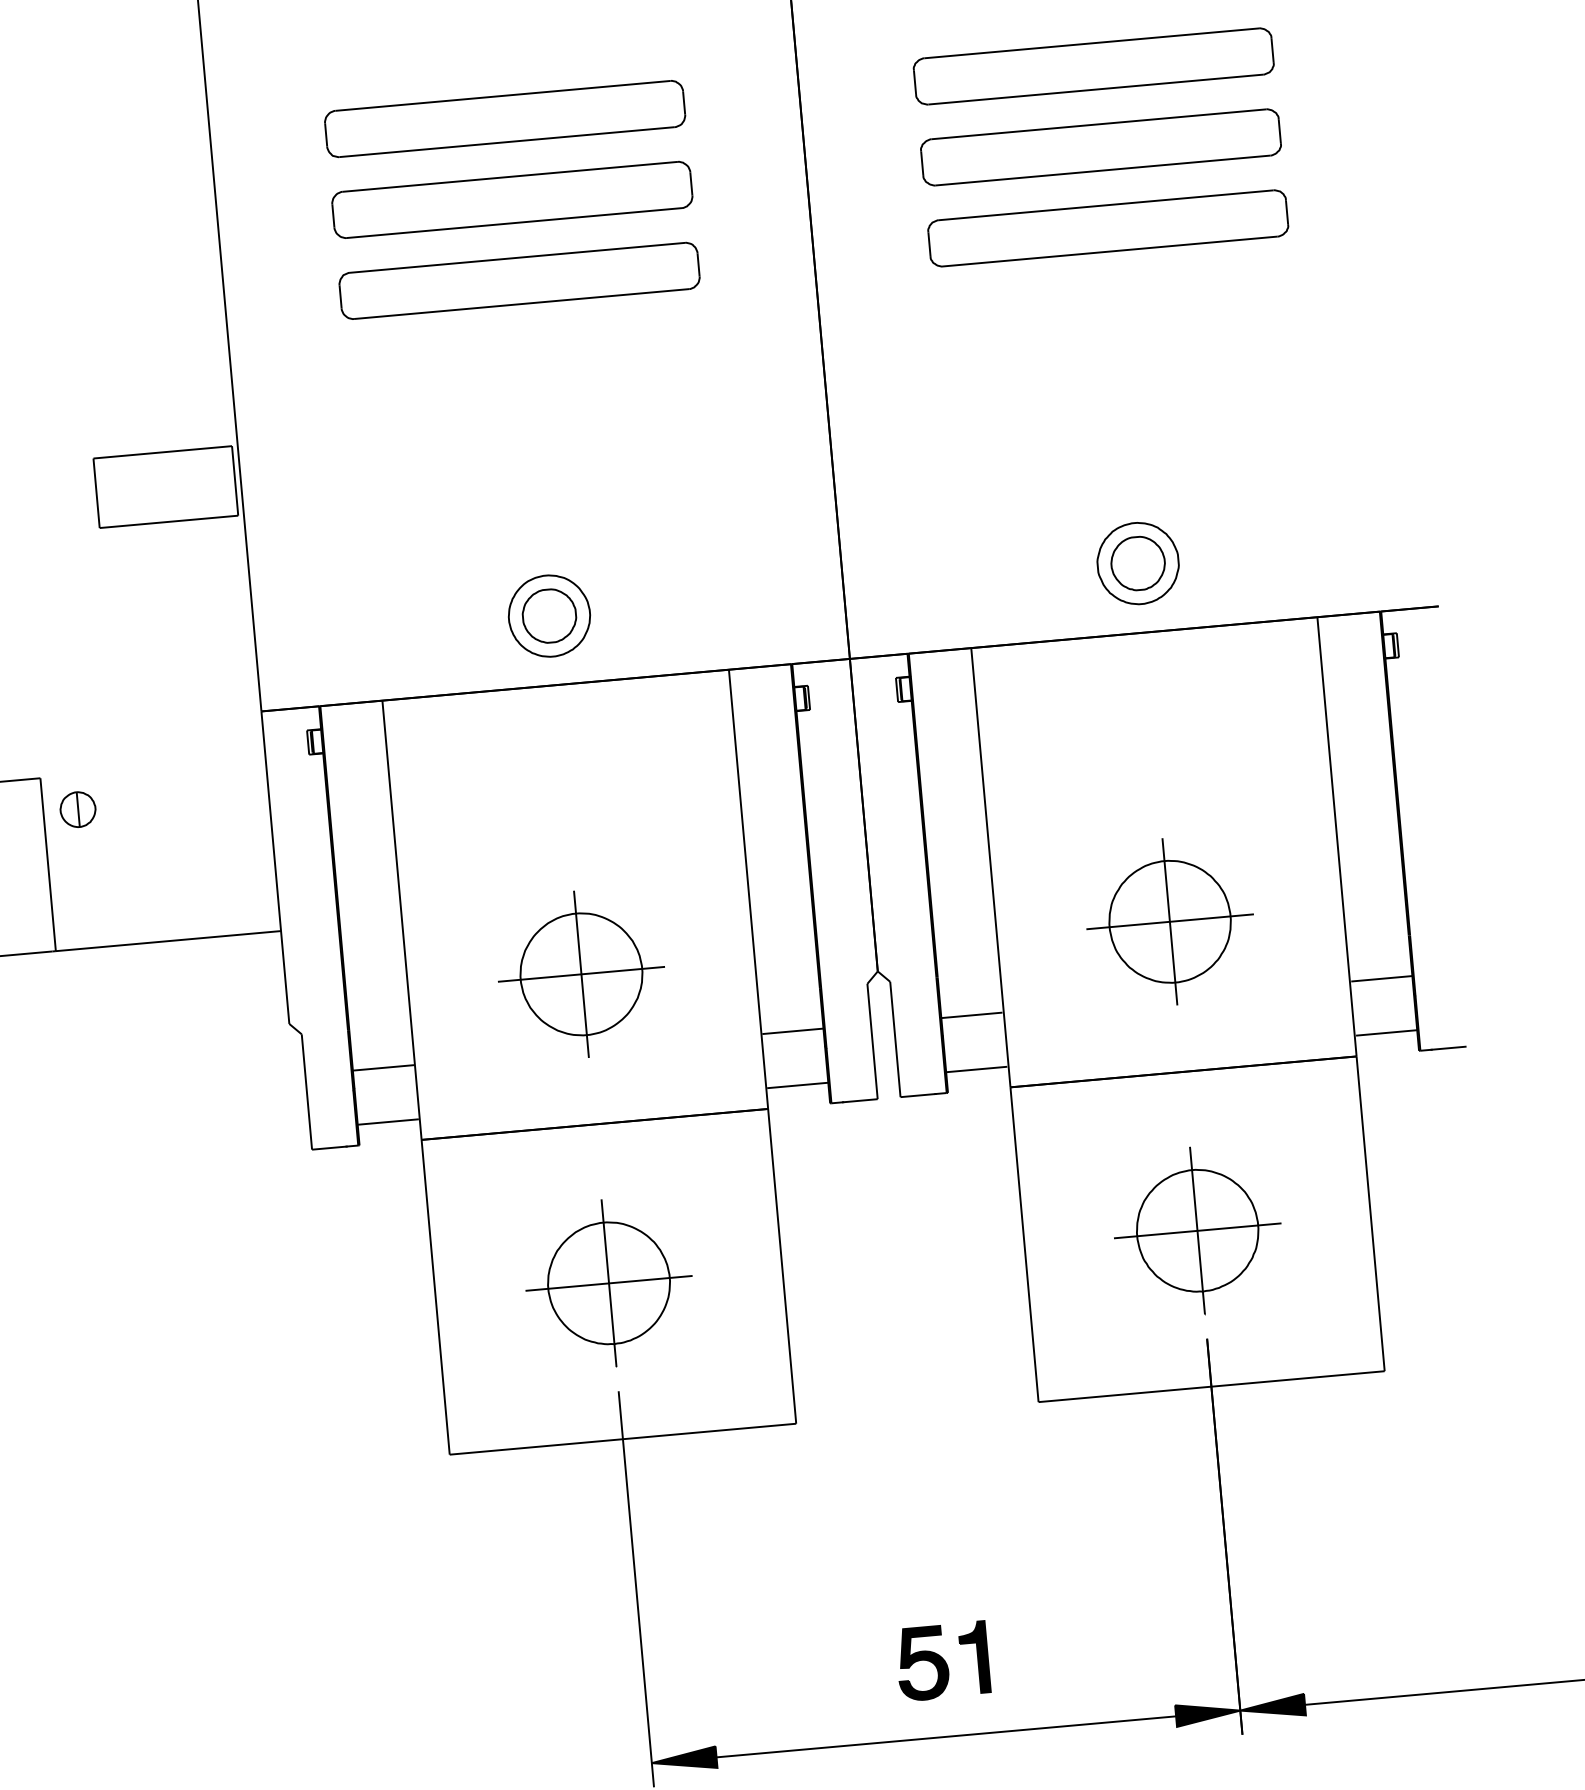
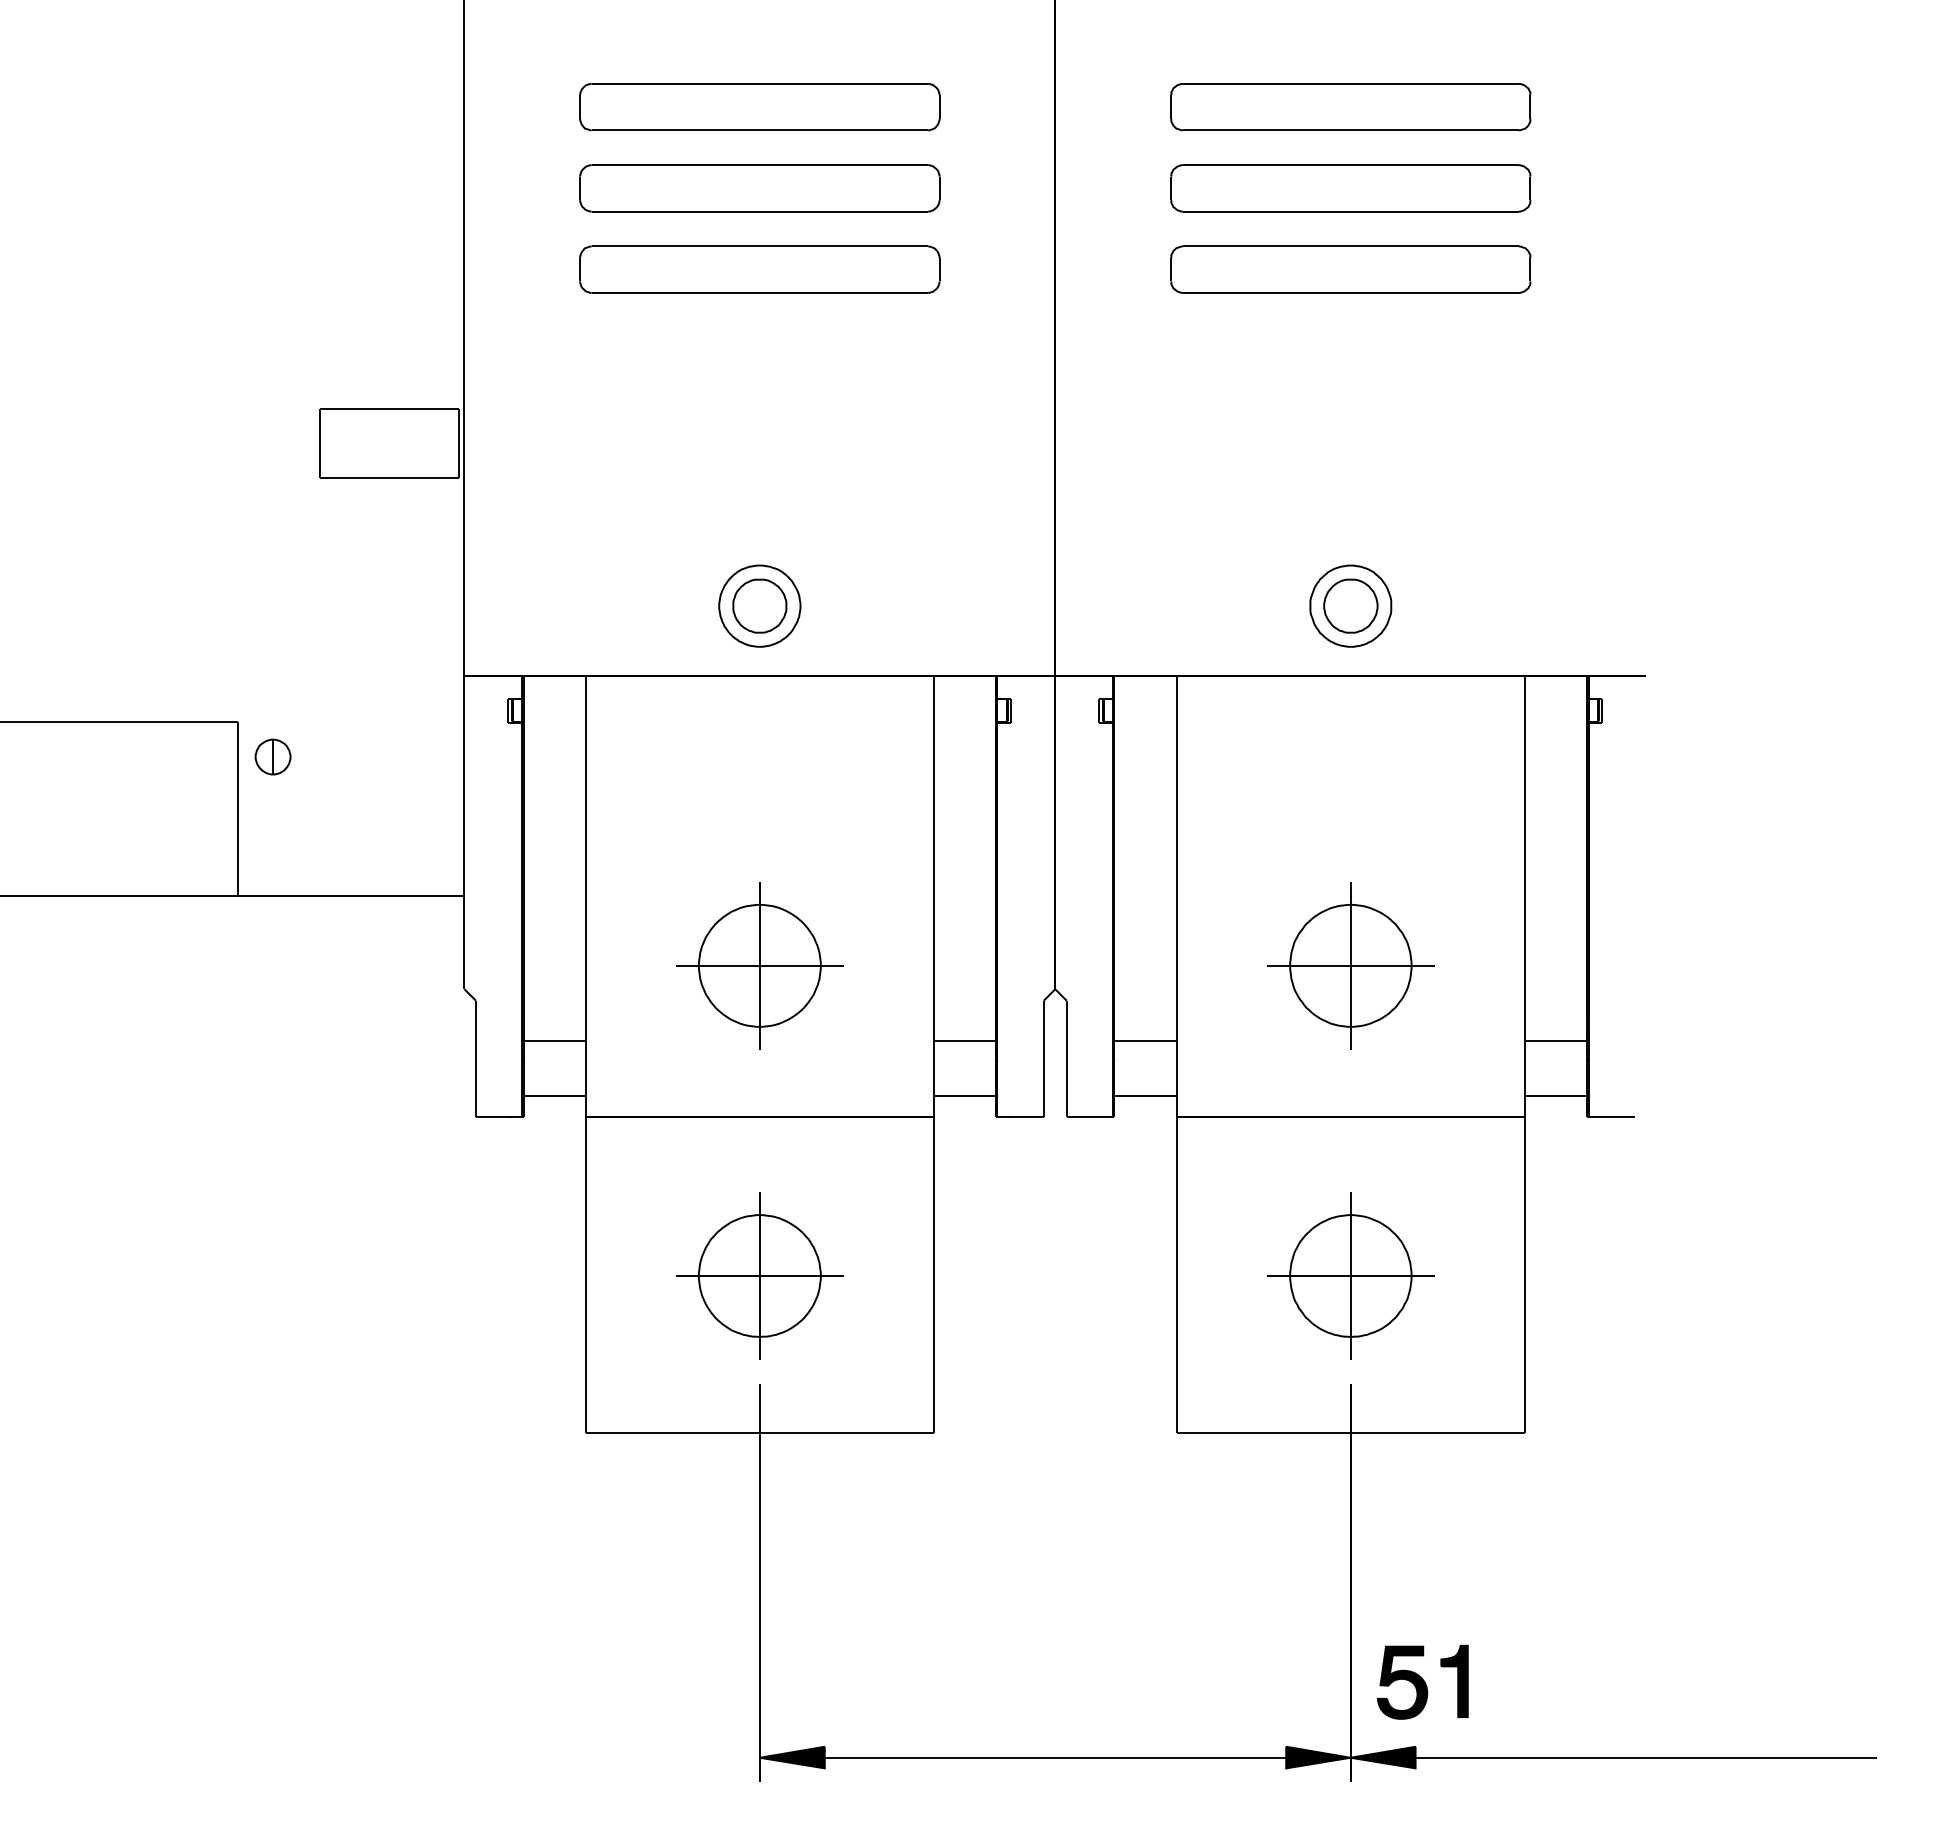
part: (942, 1660) -> (1422, 1681), moved

